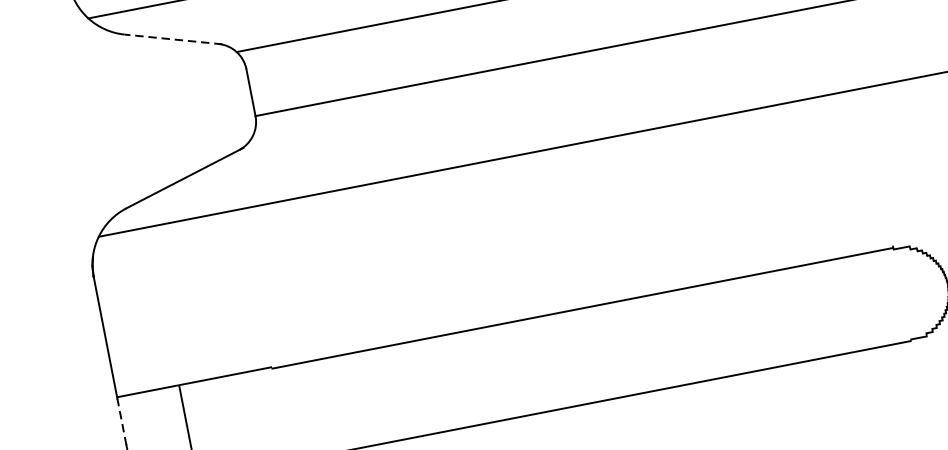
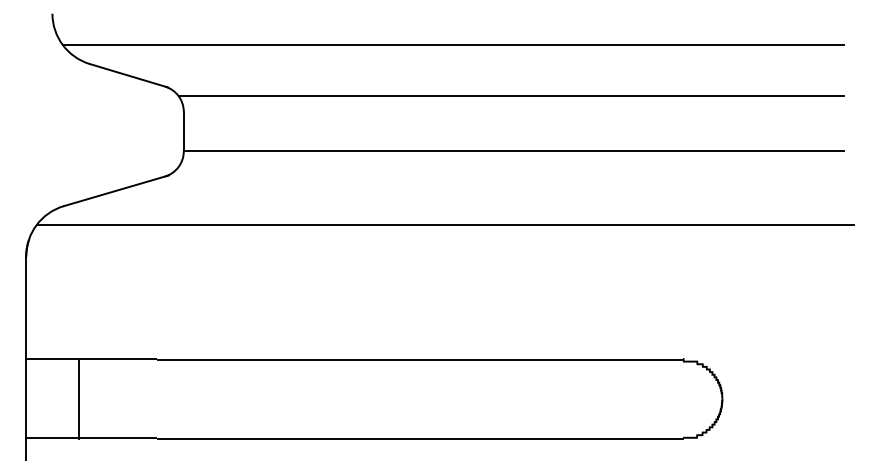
line: (174, 39) -> (129, 75), dashed -> solid
line: (122, 421) -> (26, 379), dashed -> solid

